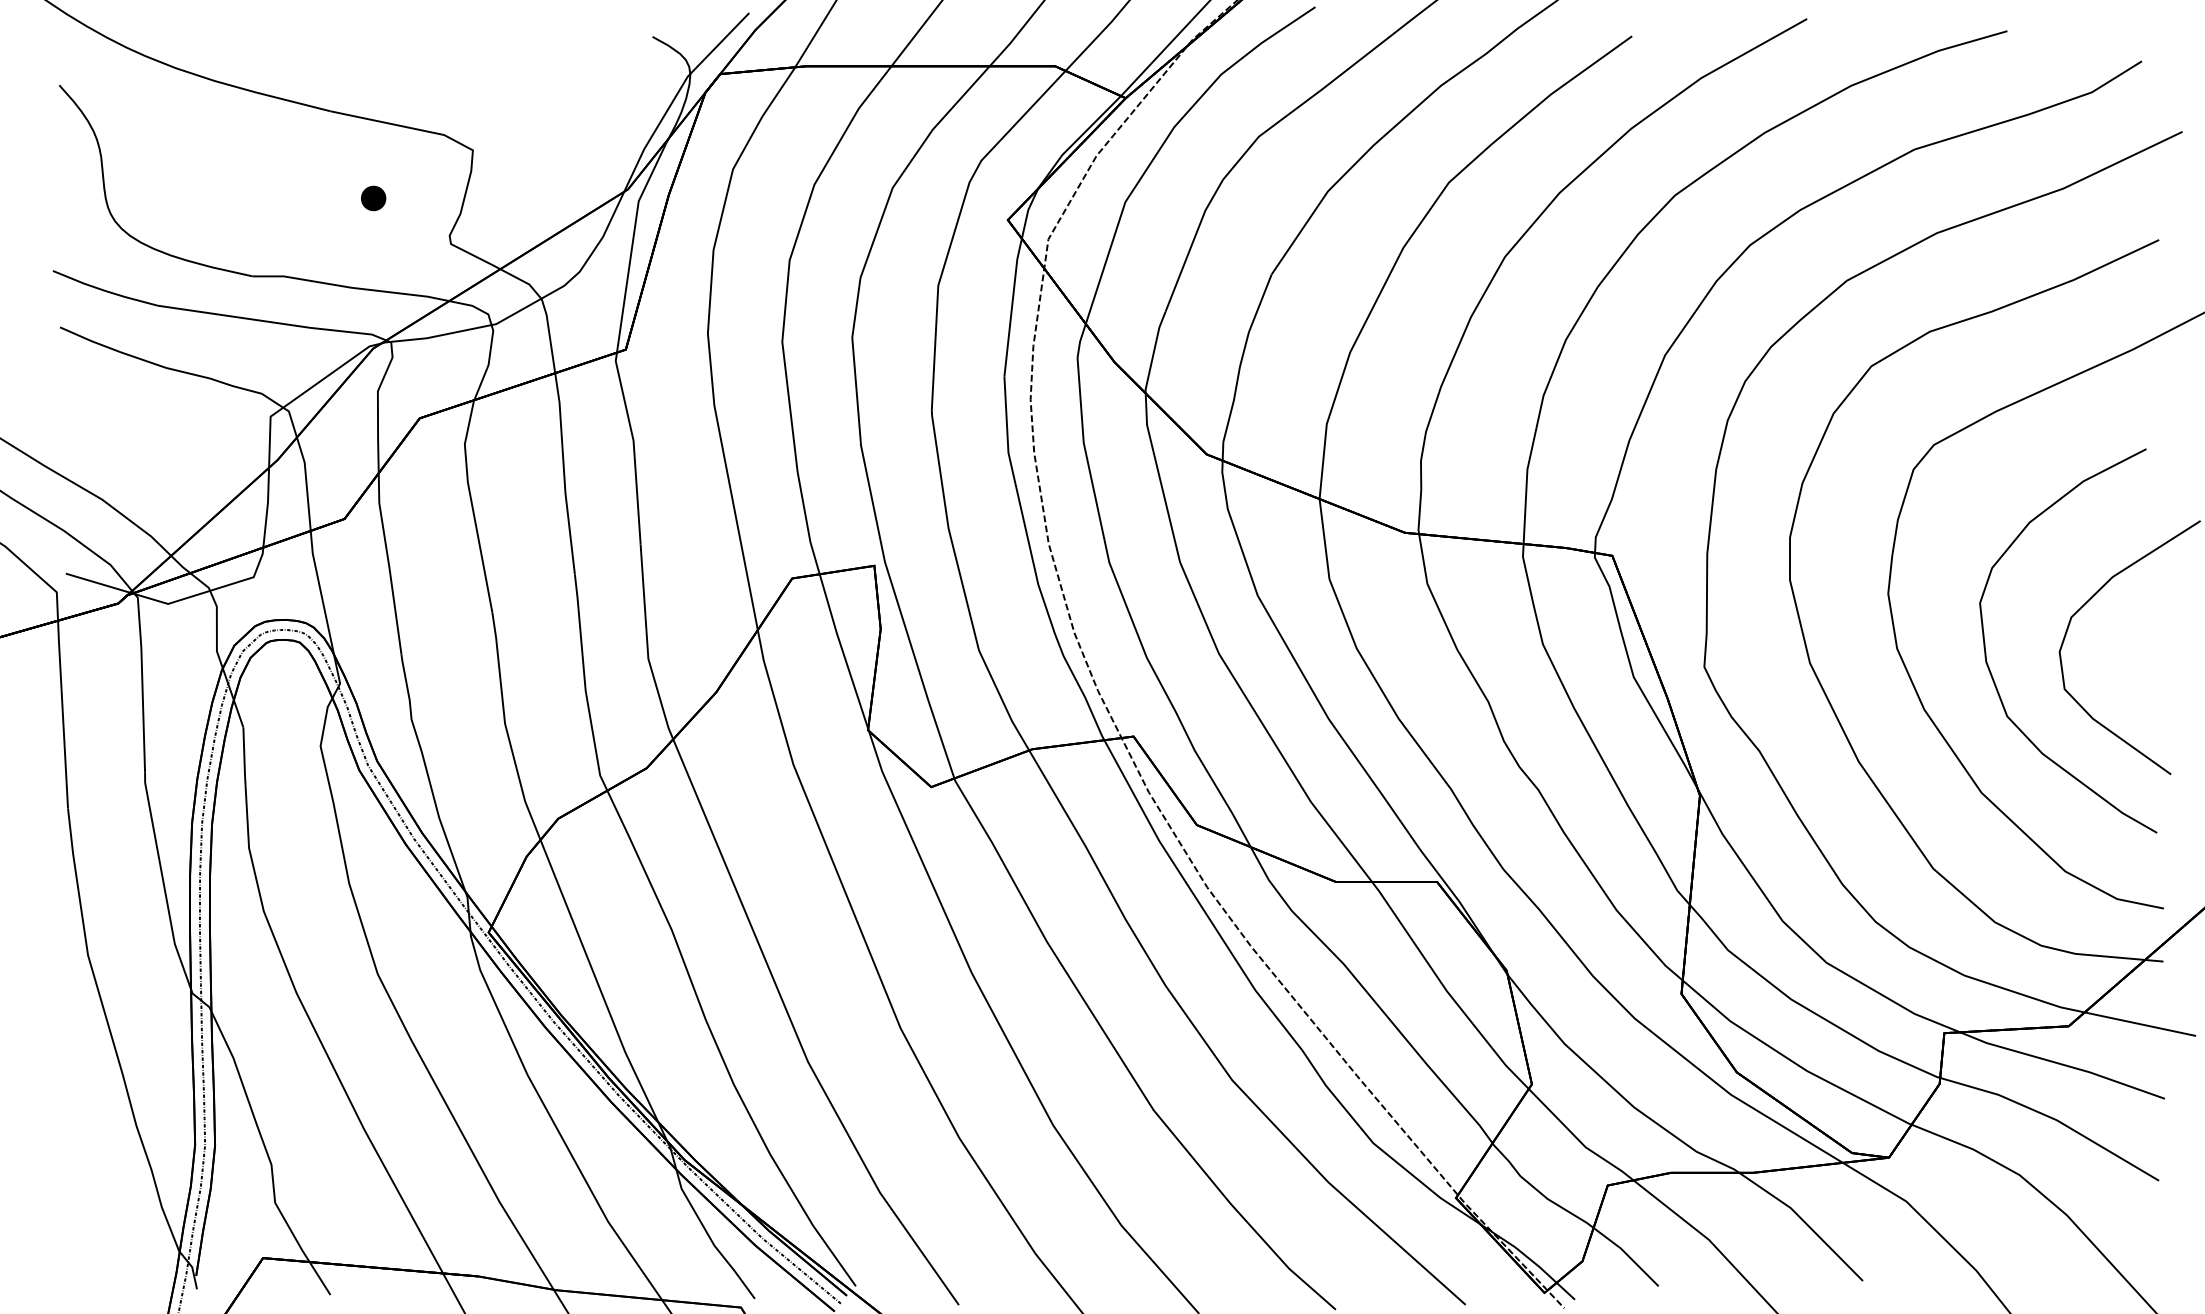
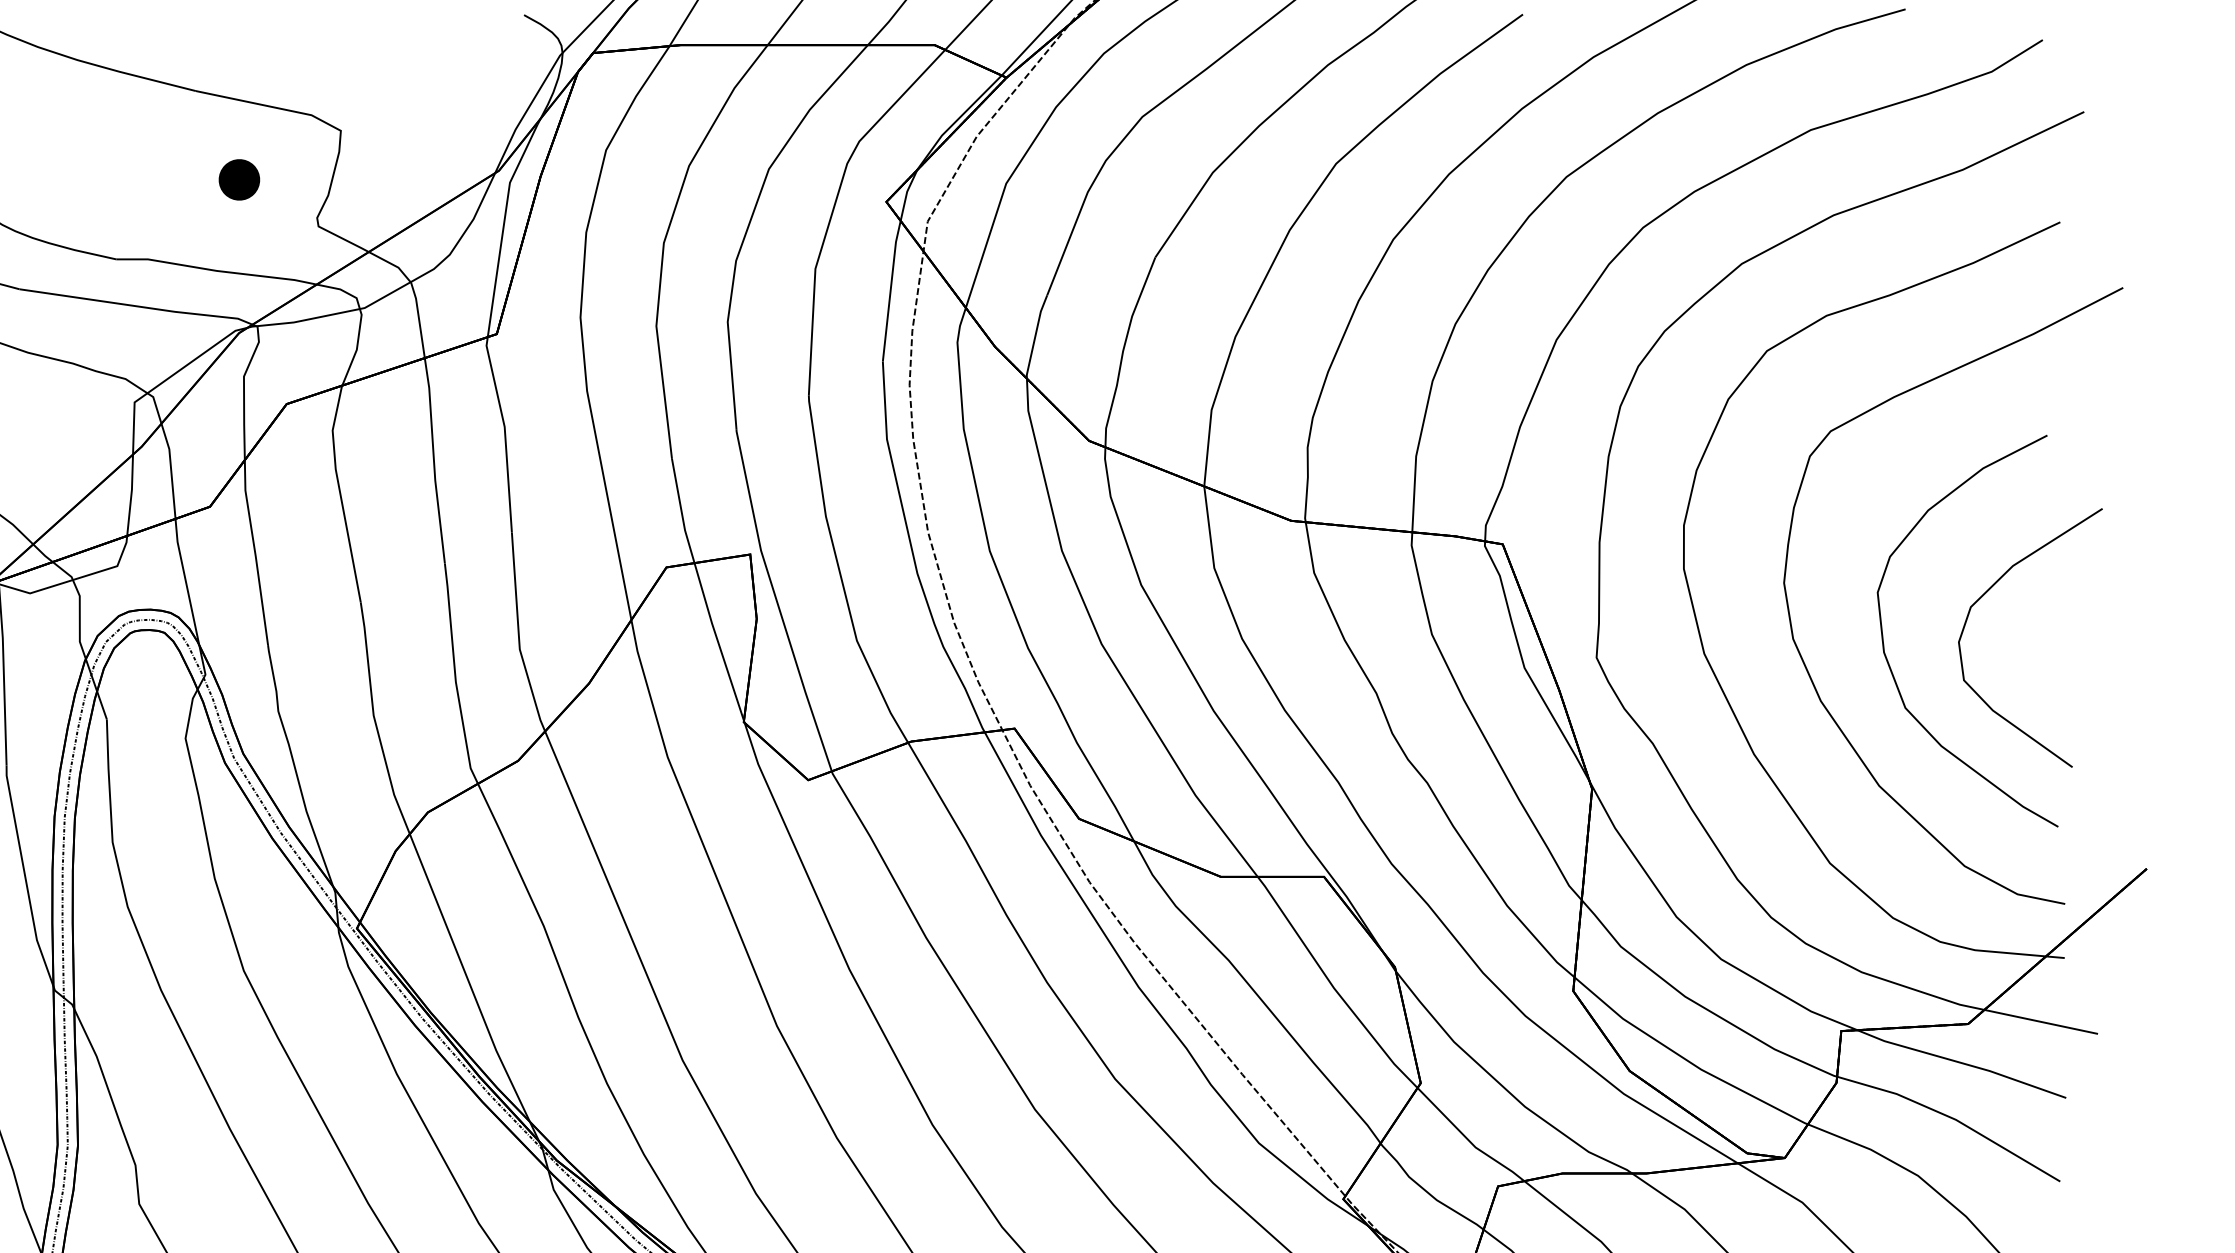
part: (373, 198) -> (239, 179), size x1.6

